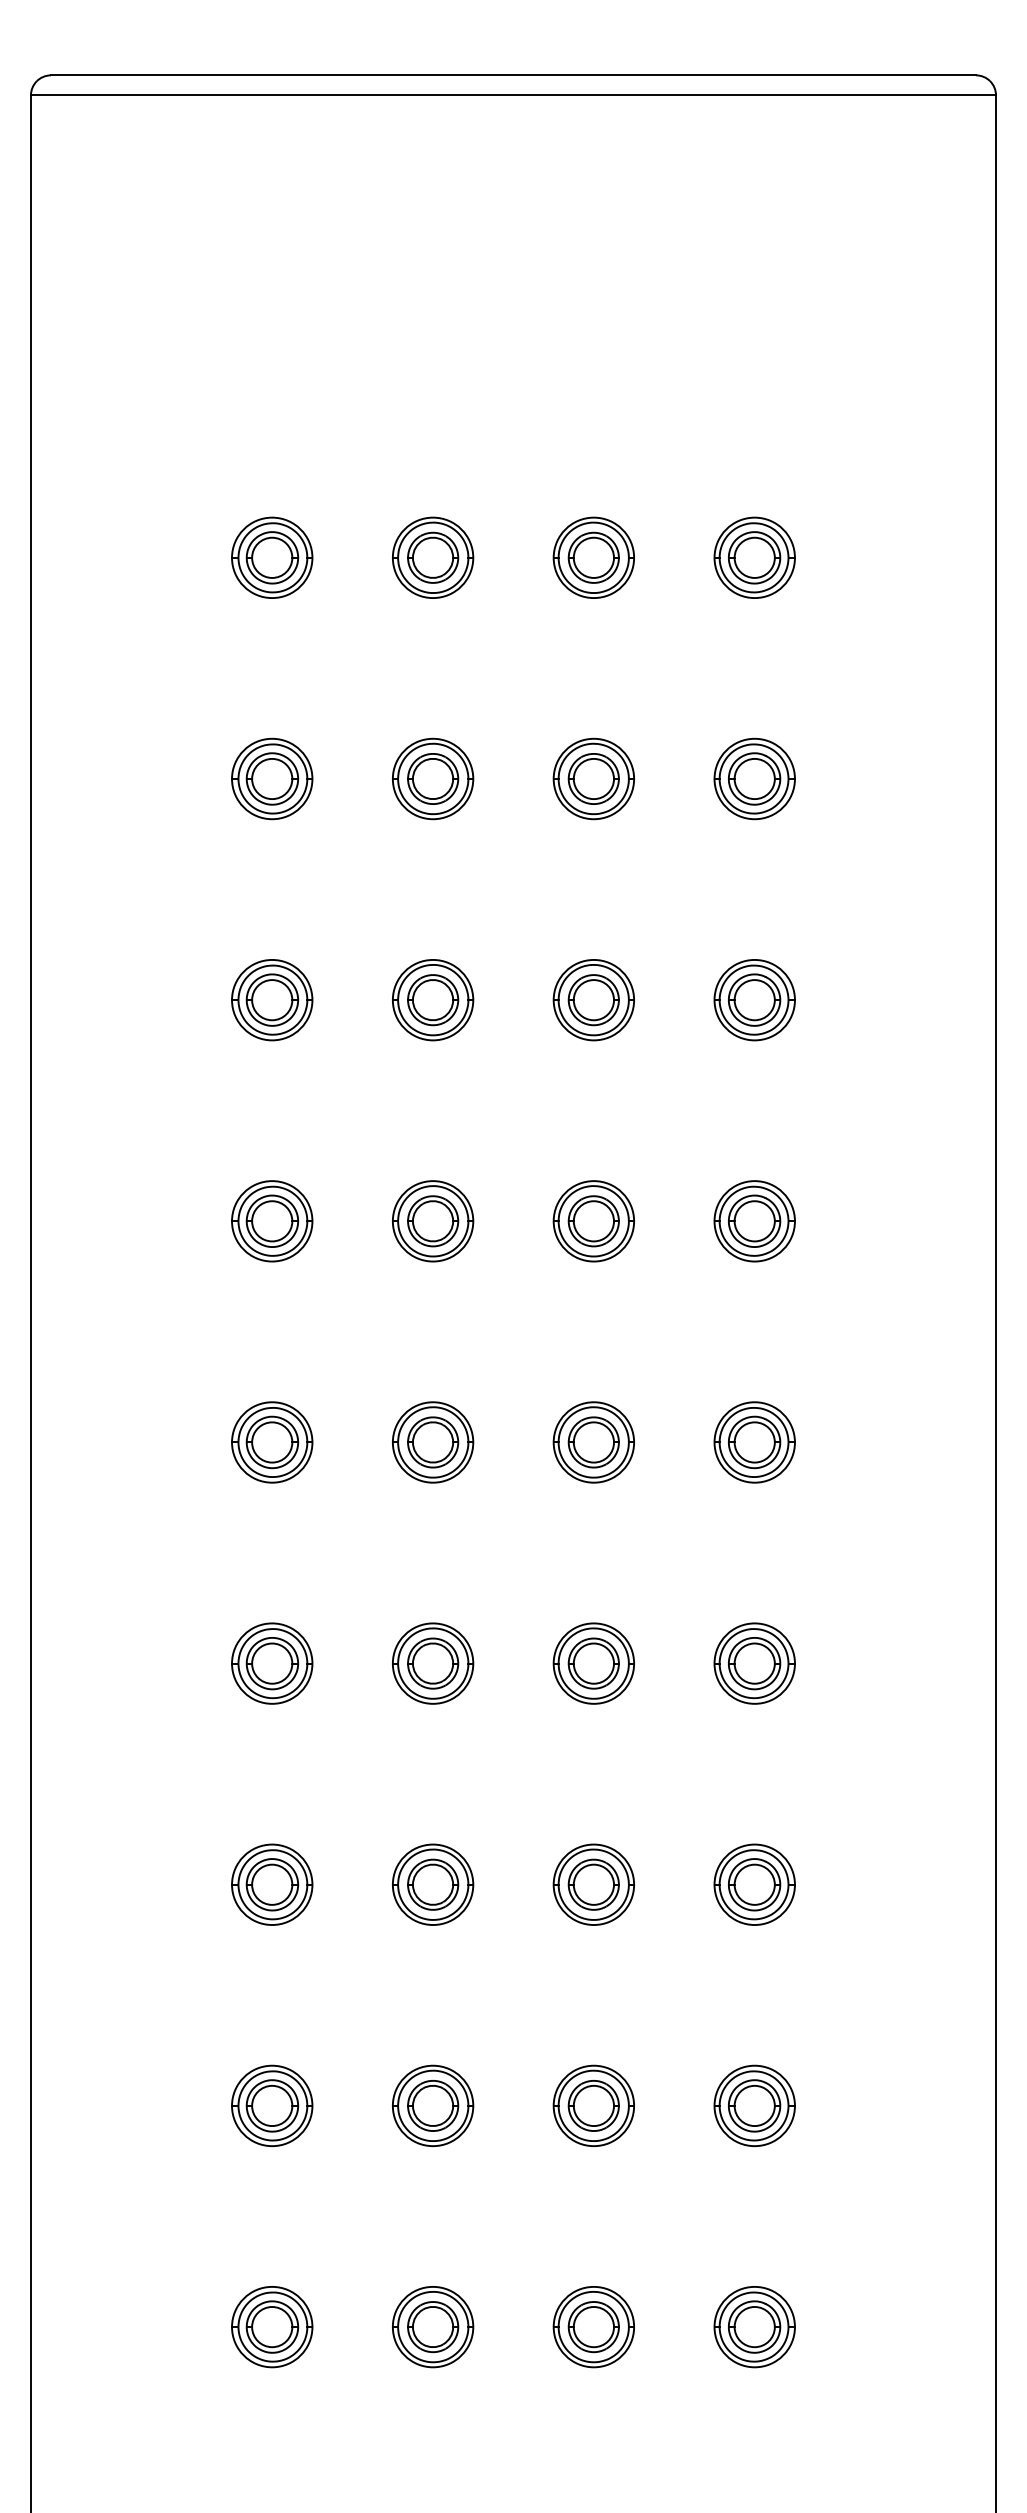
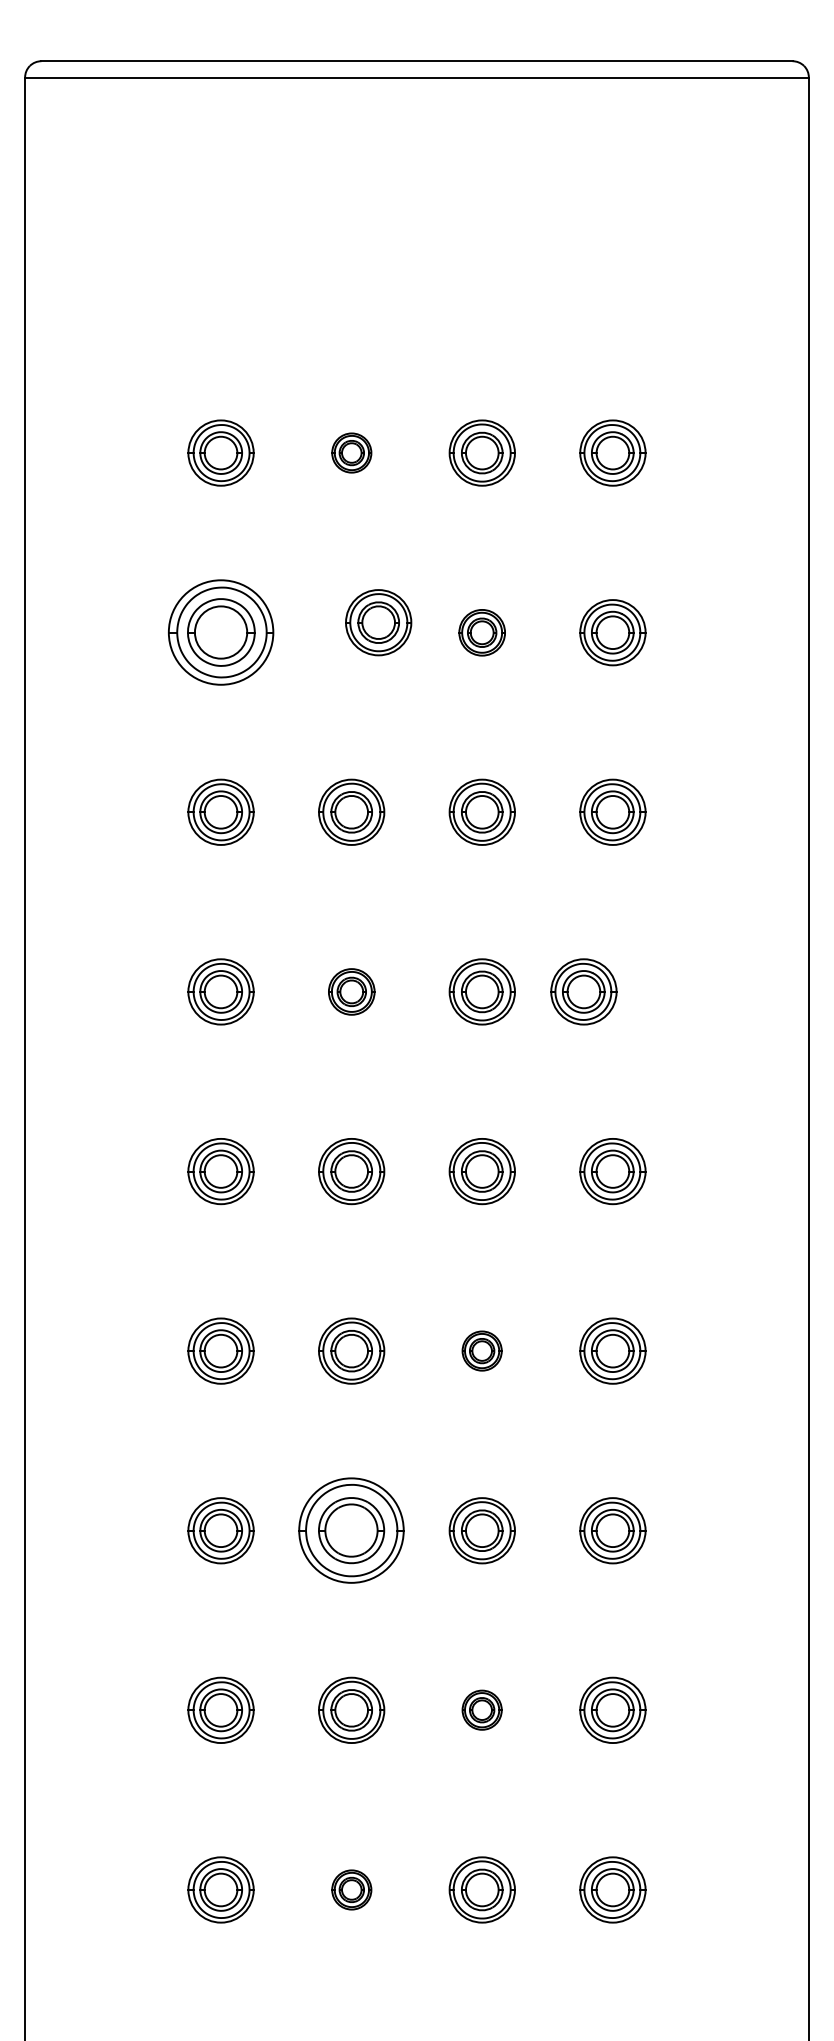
part: (432, 557) -> (351, 452), size x0.6
part: (271, 778) -> (220, 632), size x1.6
part: (432, 778) -> (378, 622), moved
part: (592, 778) -> (481, 632), size x0.7
part: (432, 1220) -> (351, 991), size x0.7
part: (754, 1220) -> (583, 991), moved
part: (592, 1662) -> (481, 1350), size x0.6
part: (432, 1884) -> (351, 1530), size x1.6
part: (592, 2104) -> (481, 1709), size x0.6
part: (432, 2326) -> (351, 1889), size x0.6

